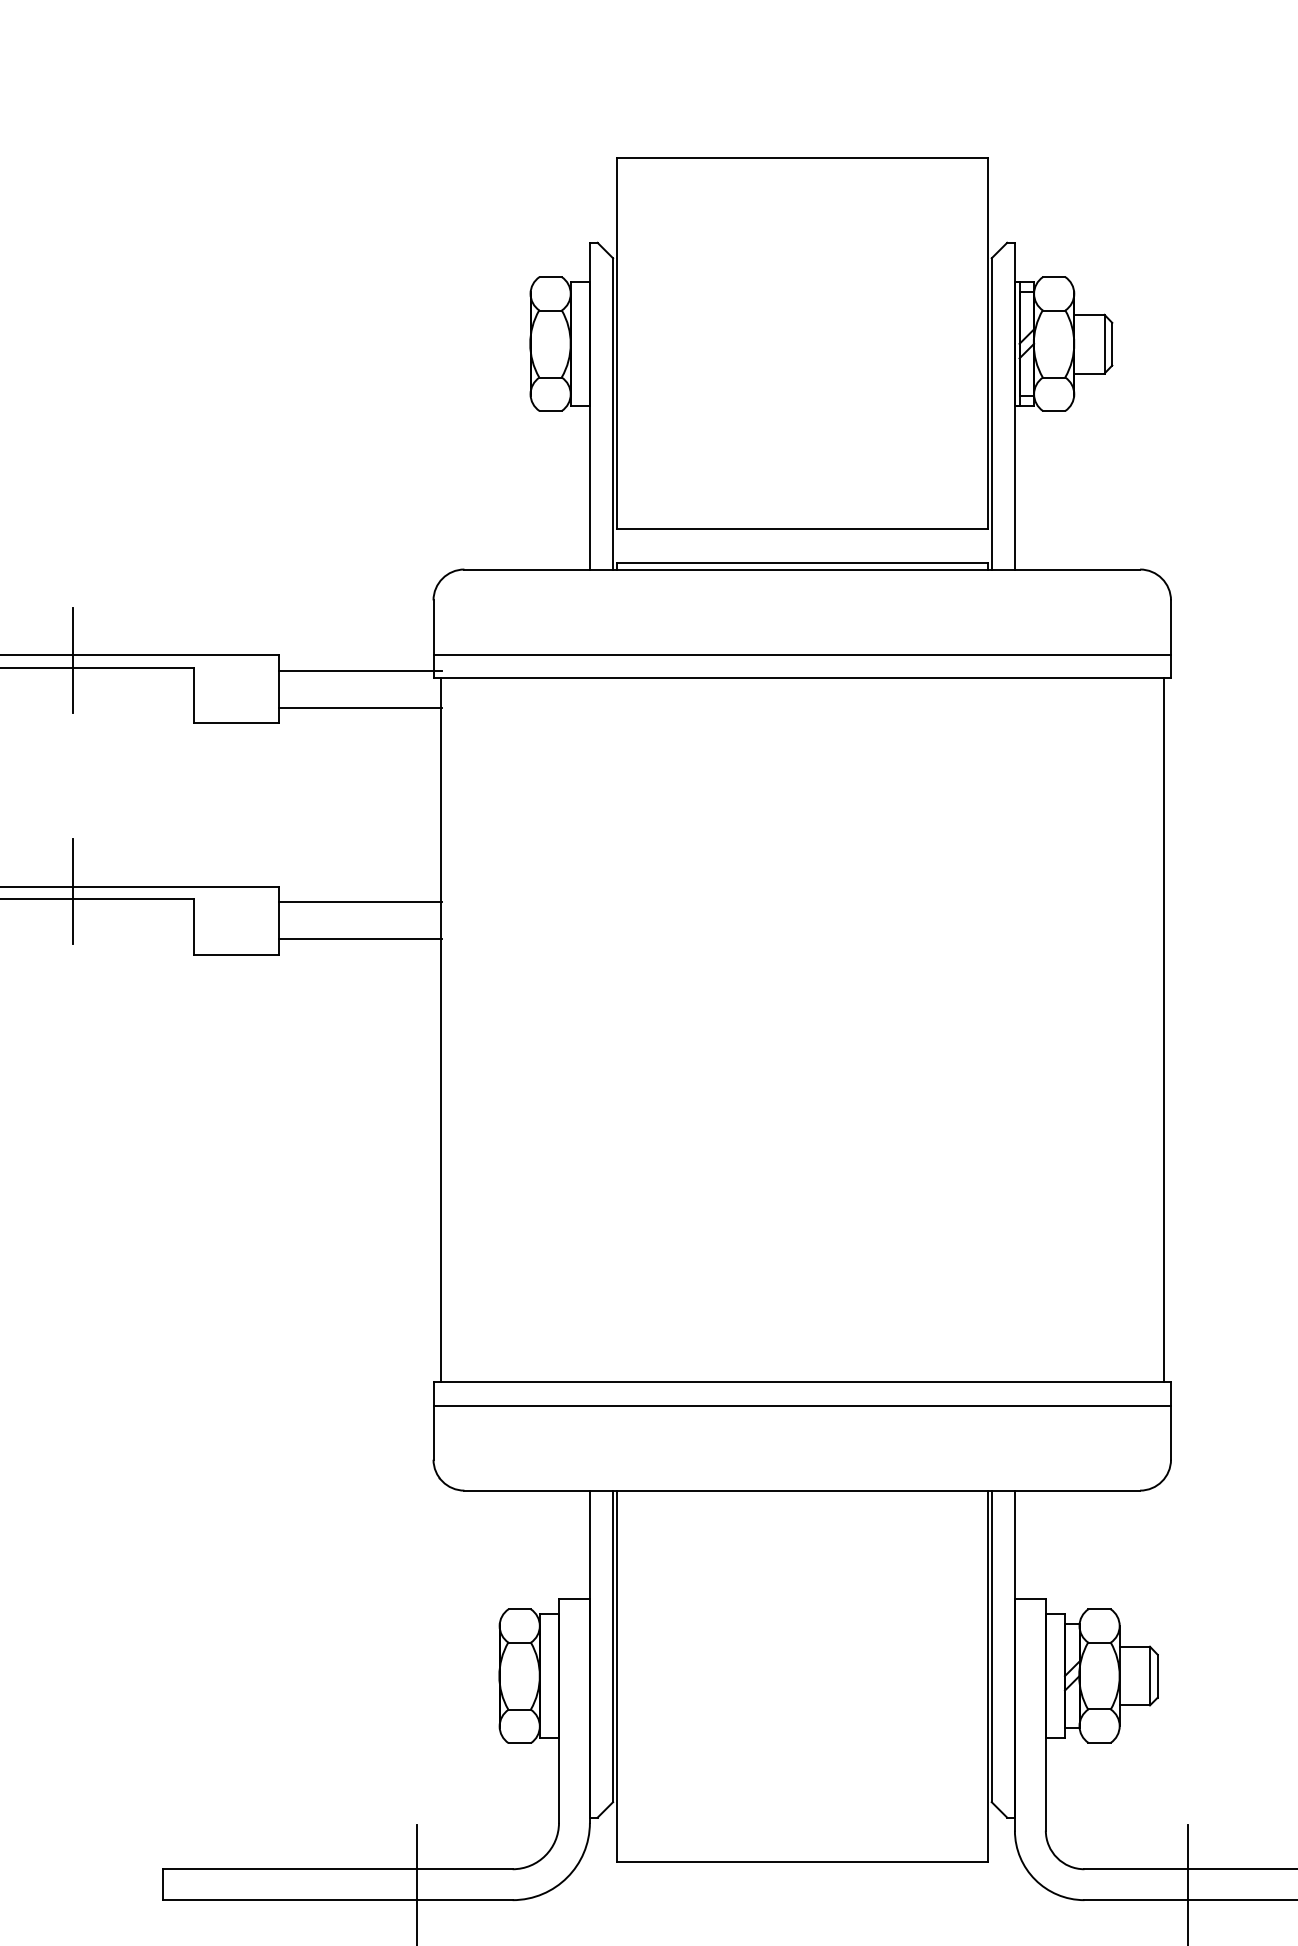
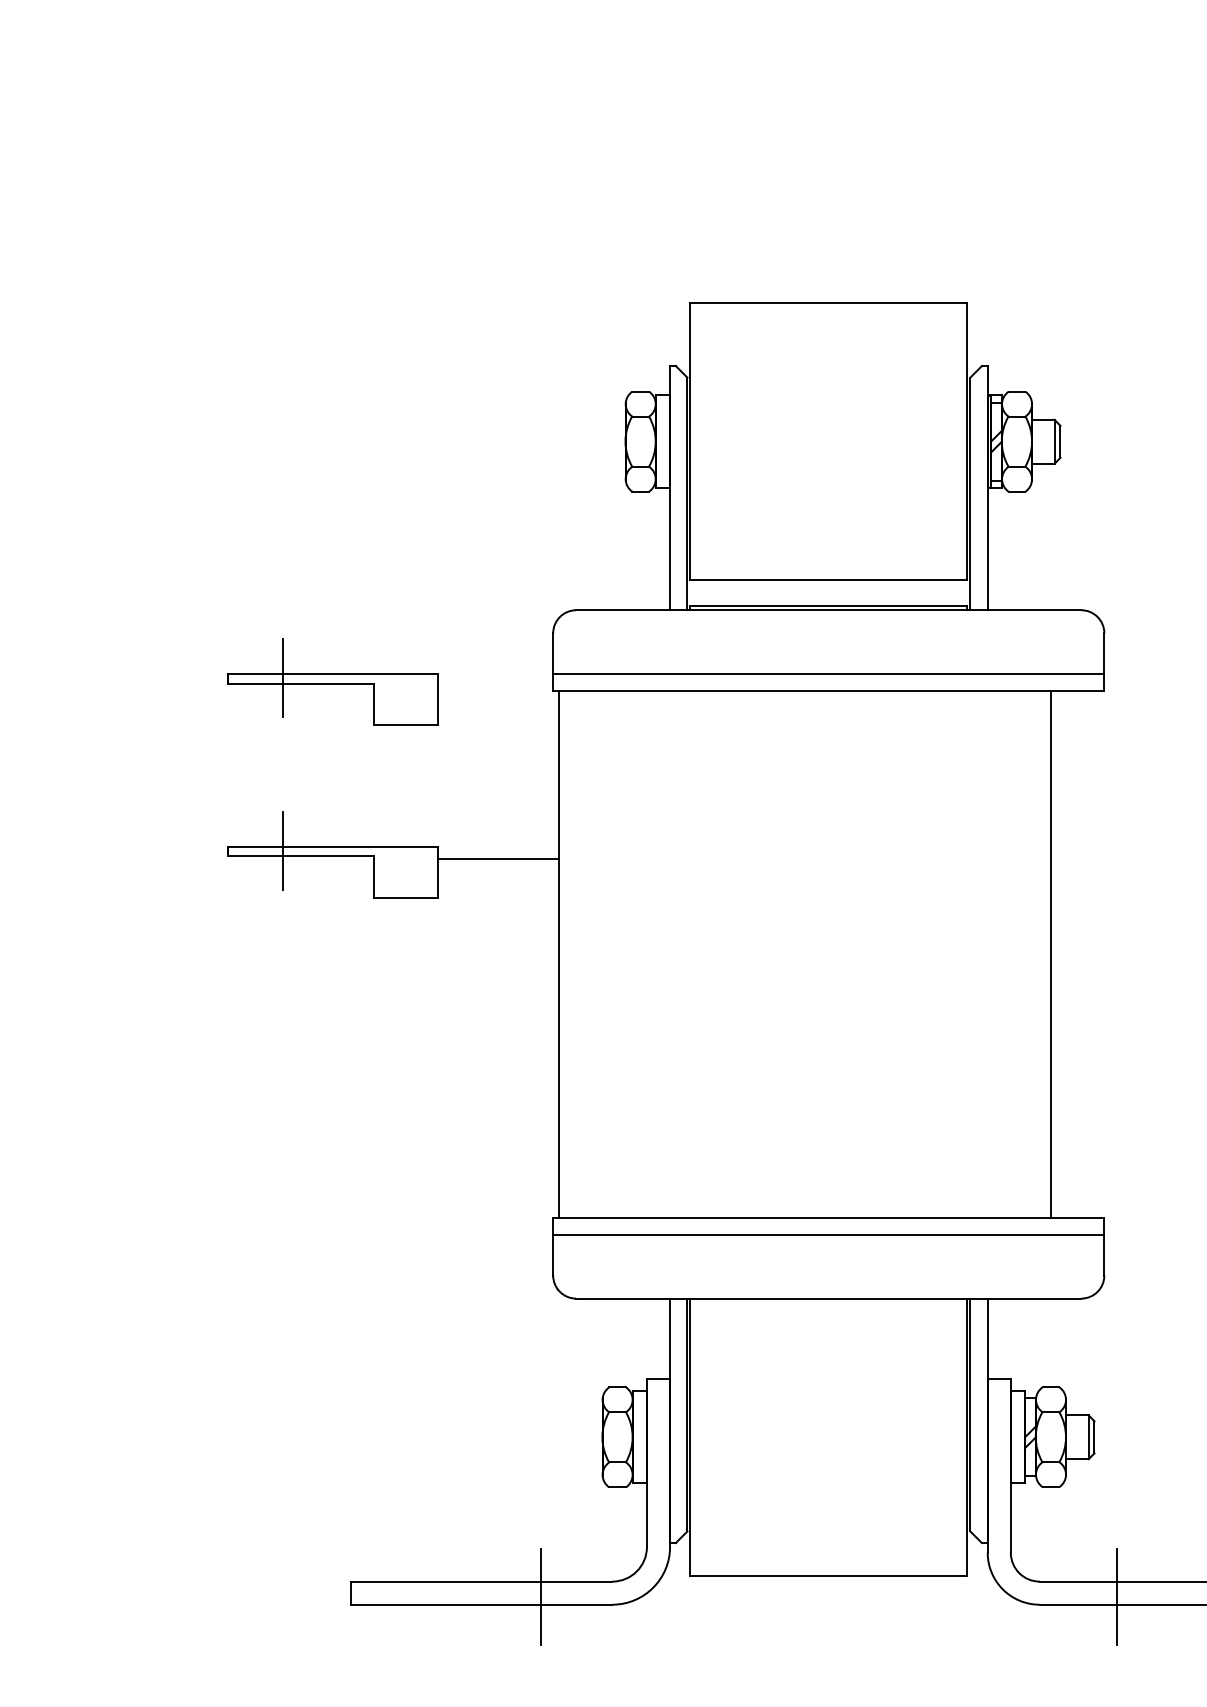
line: (360, 671) -> (498, 686), removed
line: (360, 707) -> (498, 713), removed
line: (360, 939) -> (498, 886), removed
line: (1163, 1030) -> (1050, 954), moved

